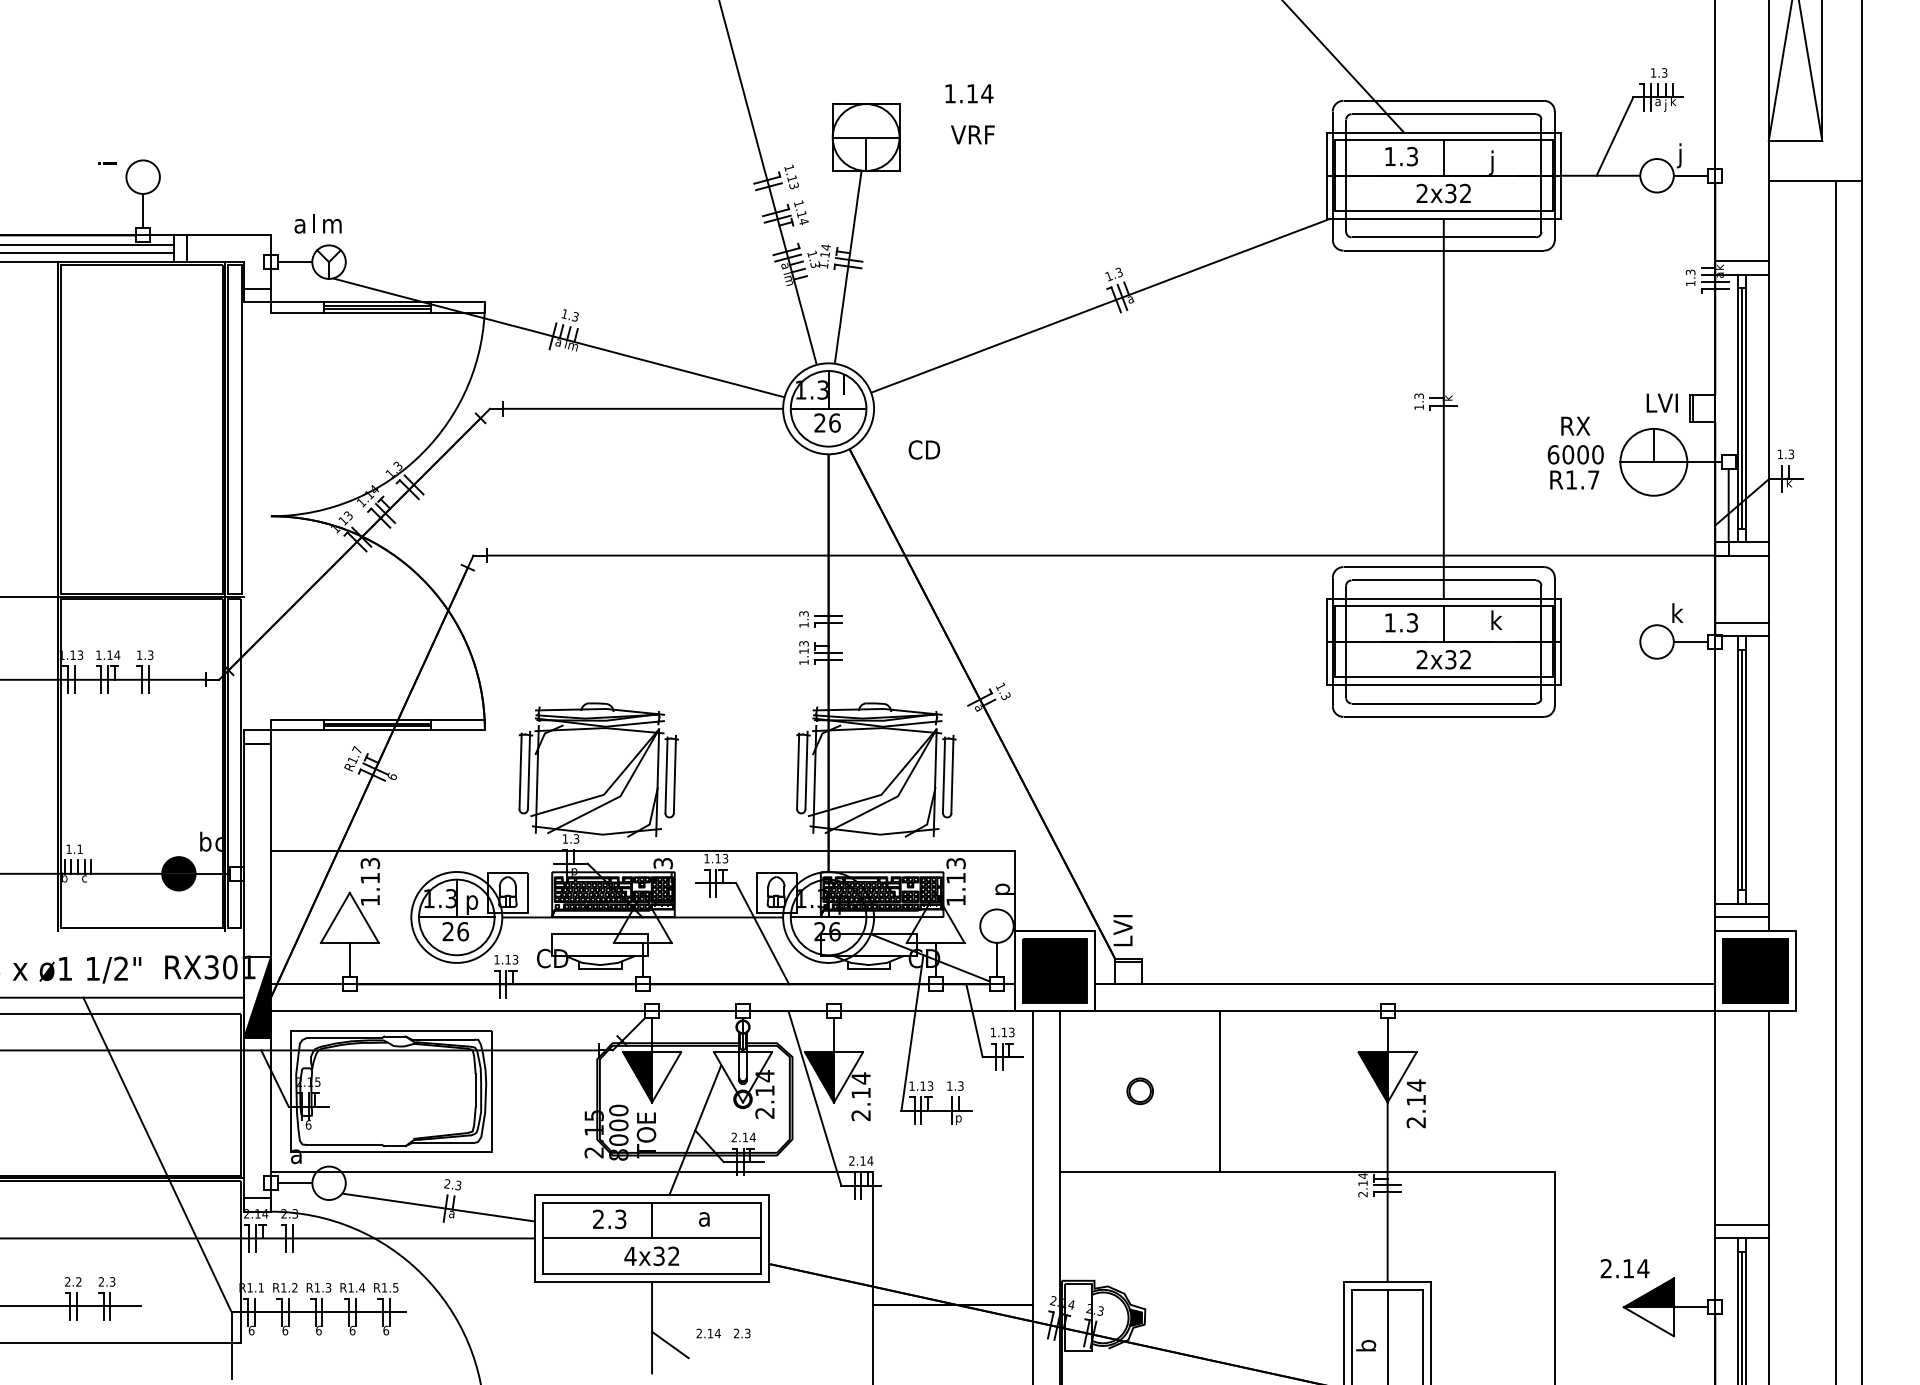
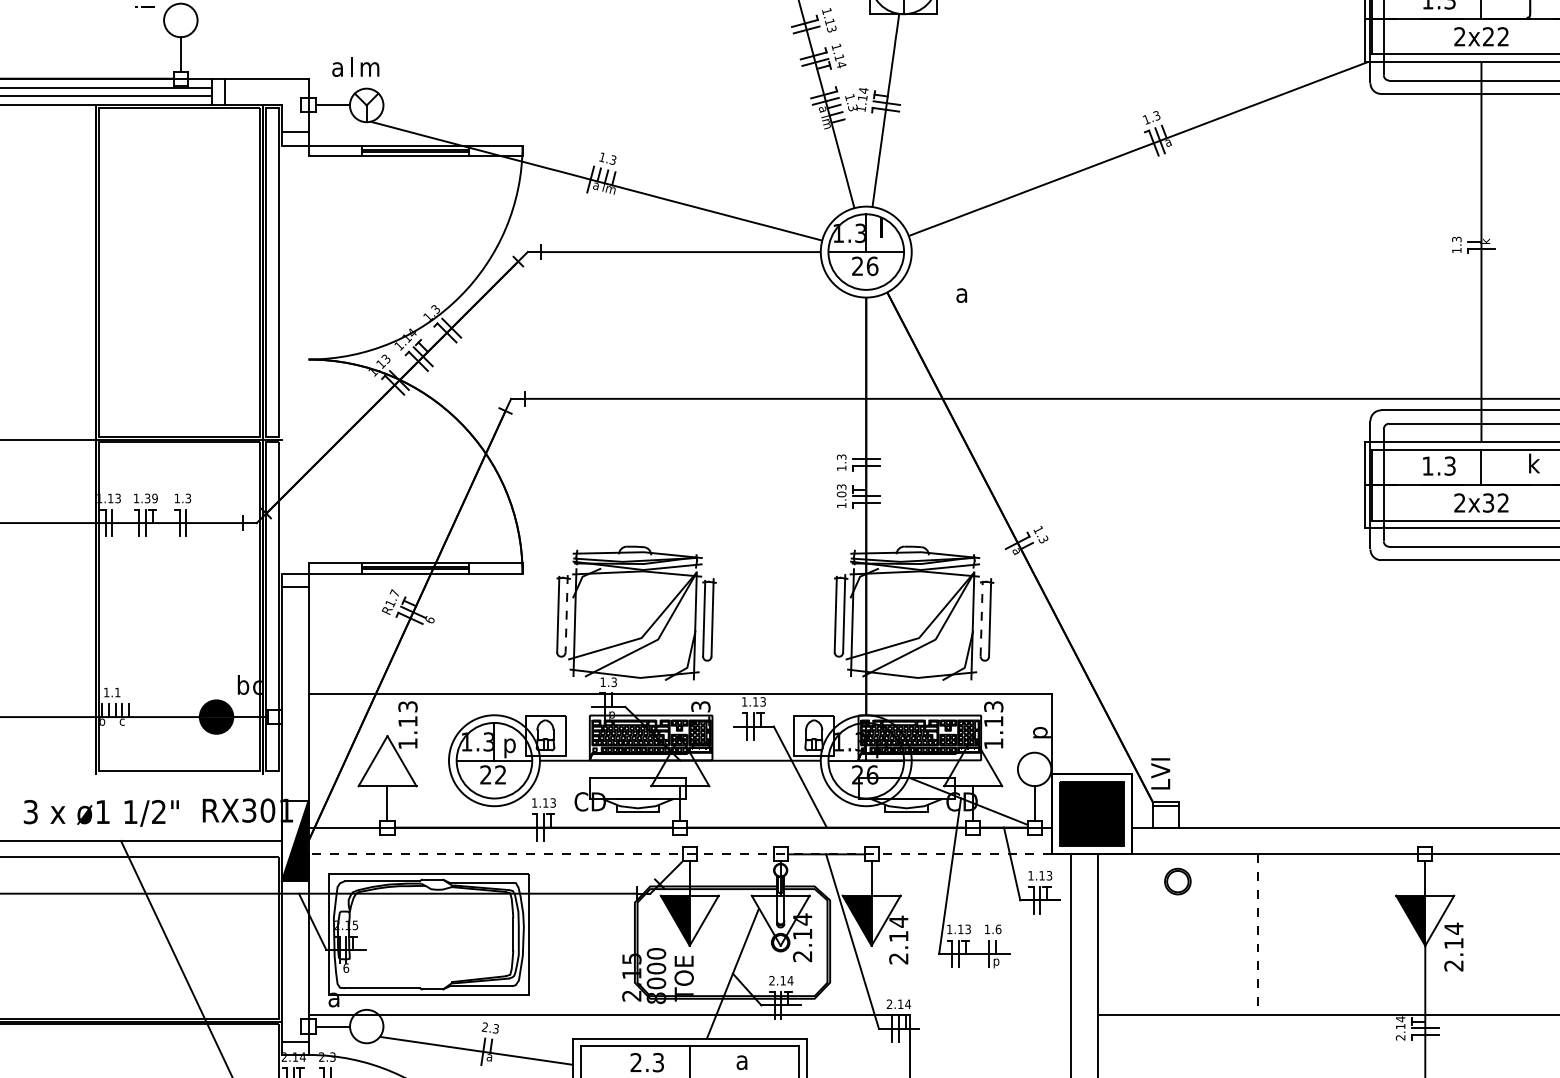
text: (1450, 193) -> (1488, 36), 2x32 -> 2x22
text: (924, 449) -> (962, 292), CD -> a
text: (803, 651) -> (841, 494), 1.13 -> 1.03
text: (113, 655) -> (151, 498), 1.14 -> 1.39
line: (529, 770) -> (567, 613), solid -> dashed
line: (944, 775) -> (982, 618), solid -> dashed
text: (462, 931) -> (500, 774), 26 -> 22
line: (642, 1011) -> (680, 854), solid -> dashed
text: (960, 1085) -> (998, 928), 1.3 -> 1.6
part: (1139, 1091) -> (1177, 881), moved
line: (1220, 1091) -> (1258, 934), solid -> dashed

